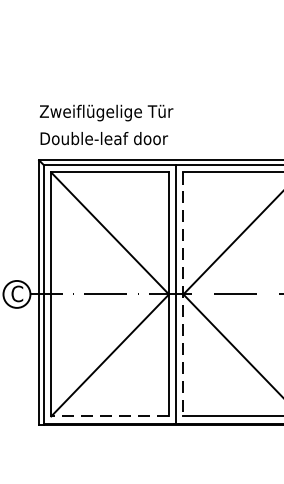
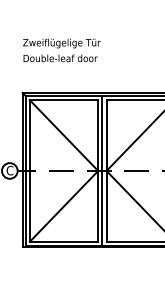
text: (105, 124) -> (61, 50), moved
line: (183, 293) -> (106, 170), dashed -> solid
line: (109, 415) -> (63, 241), dashed -> solid

